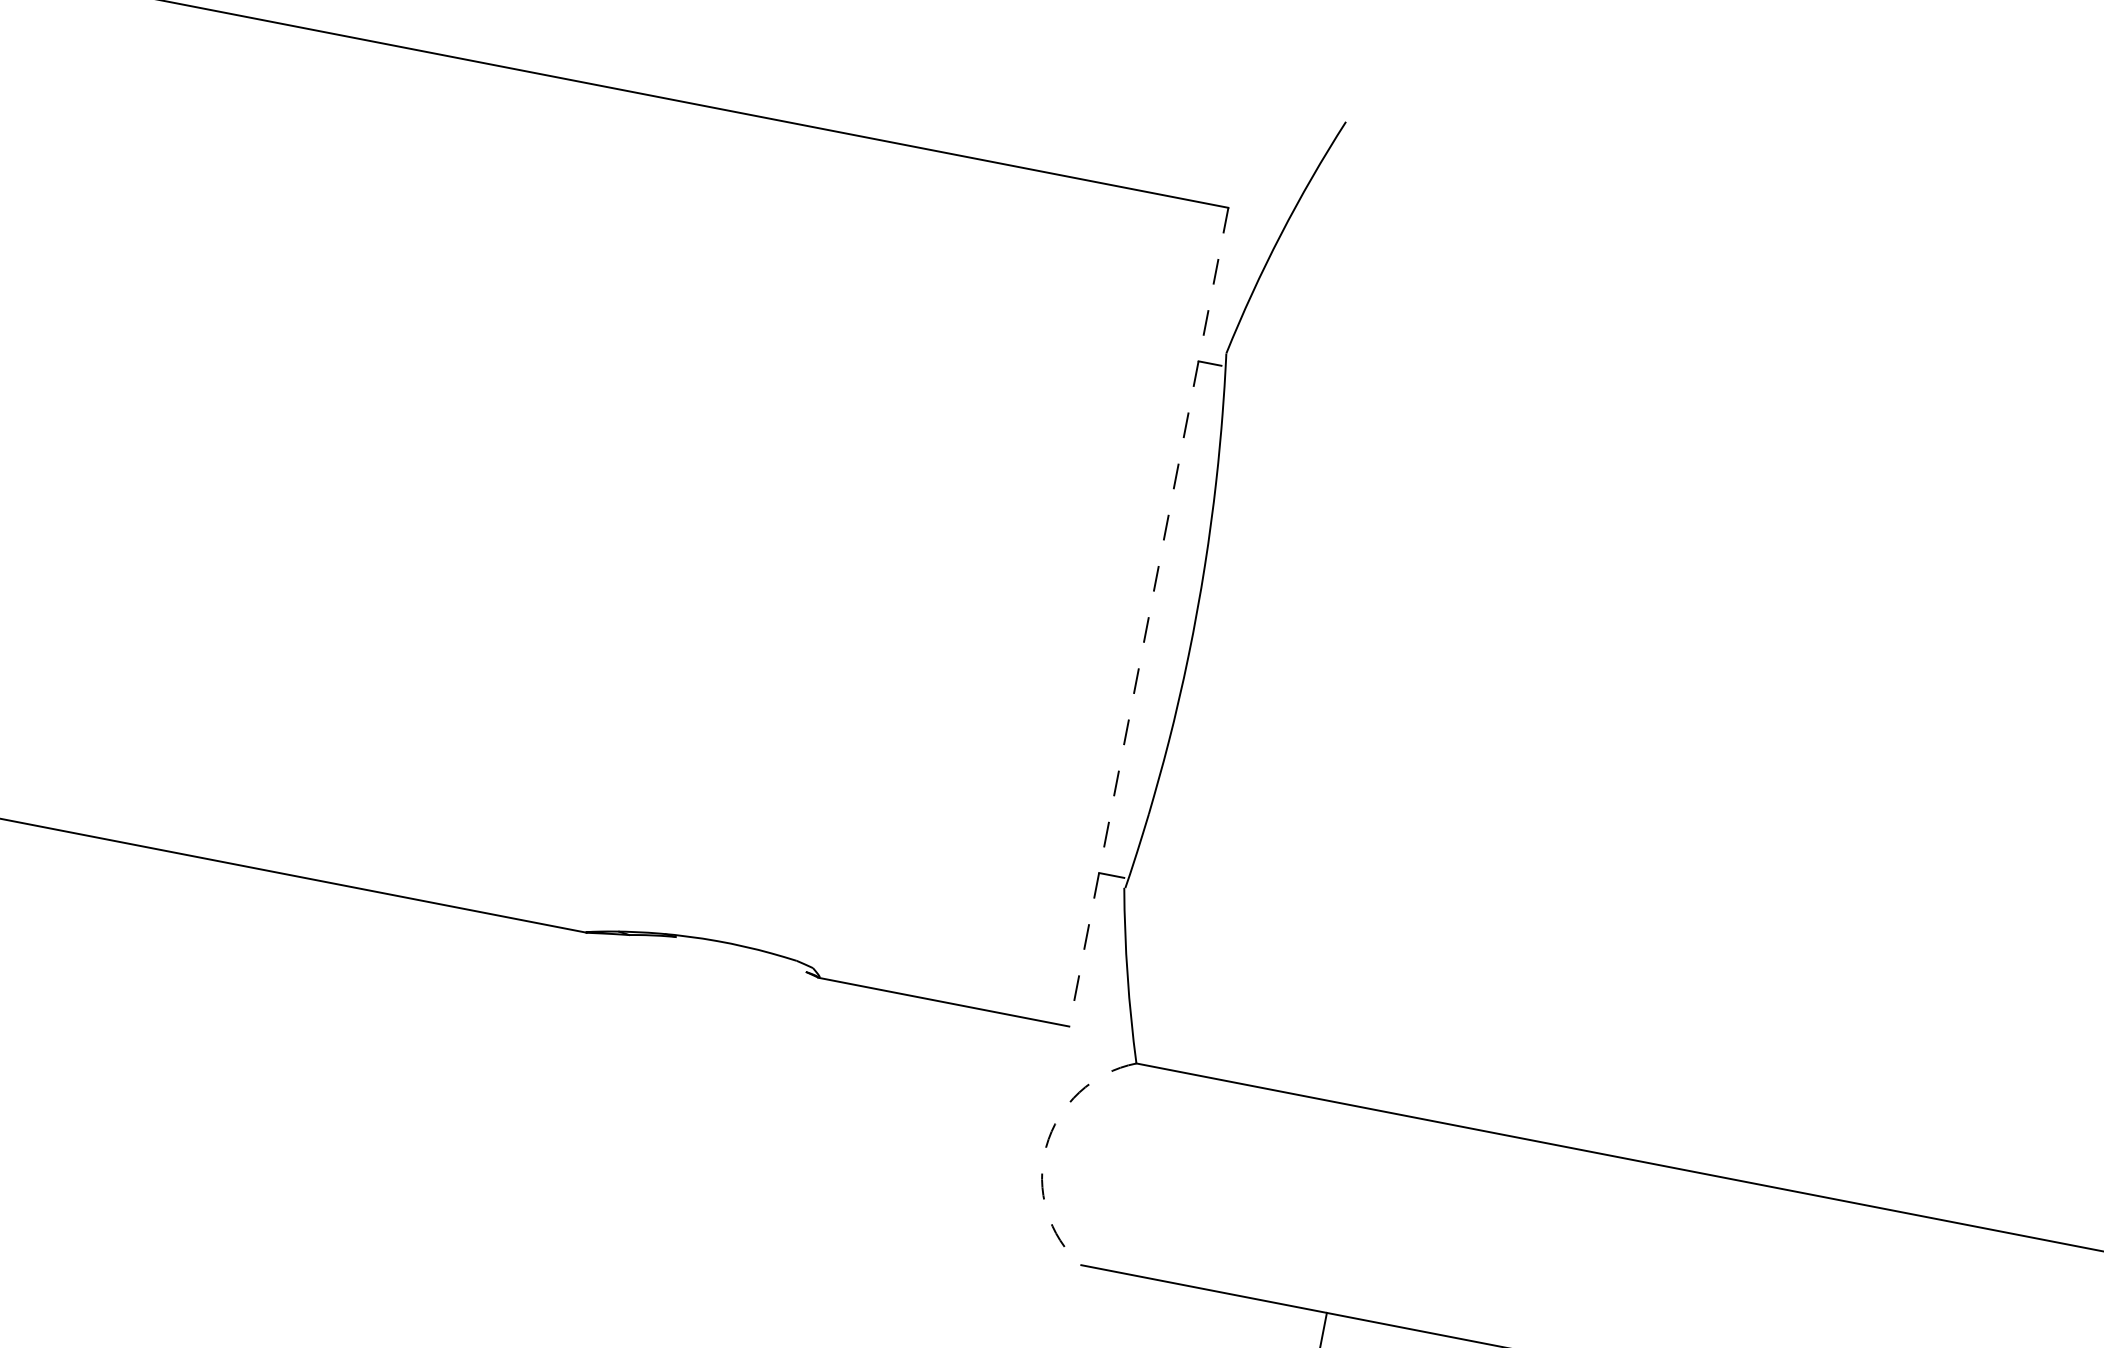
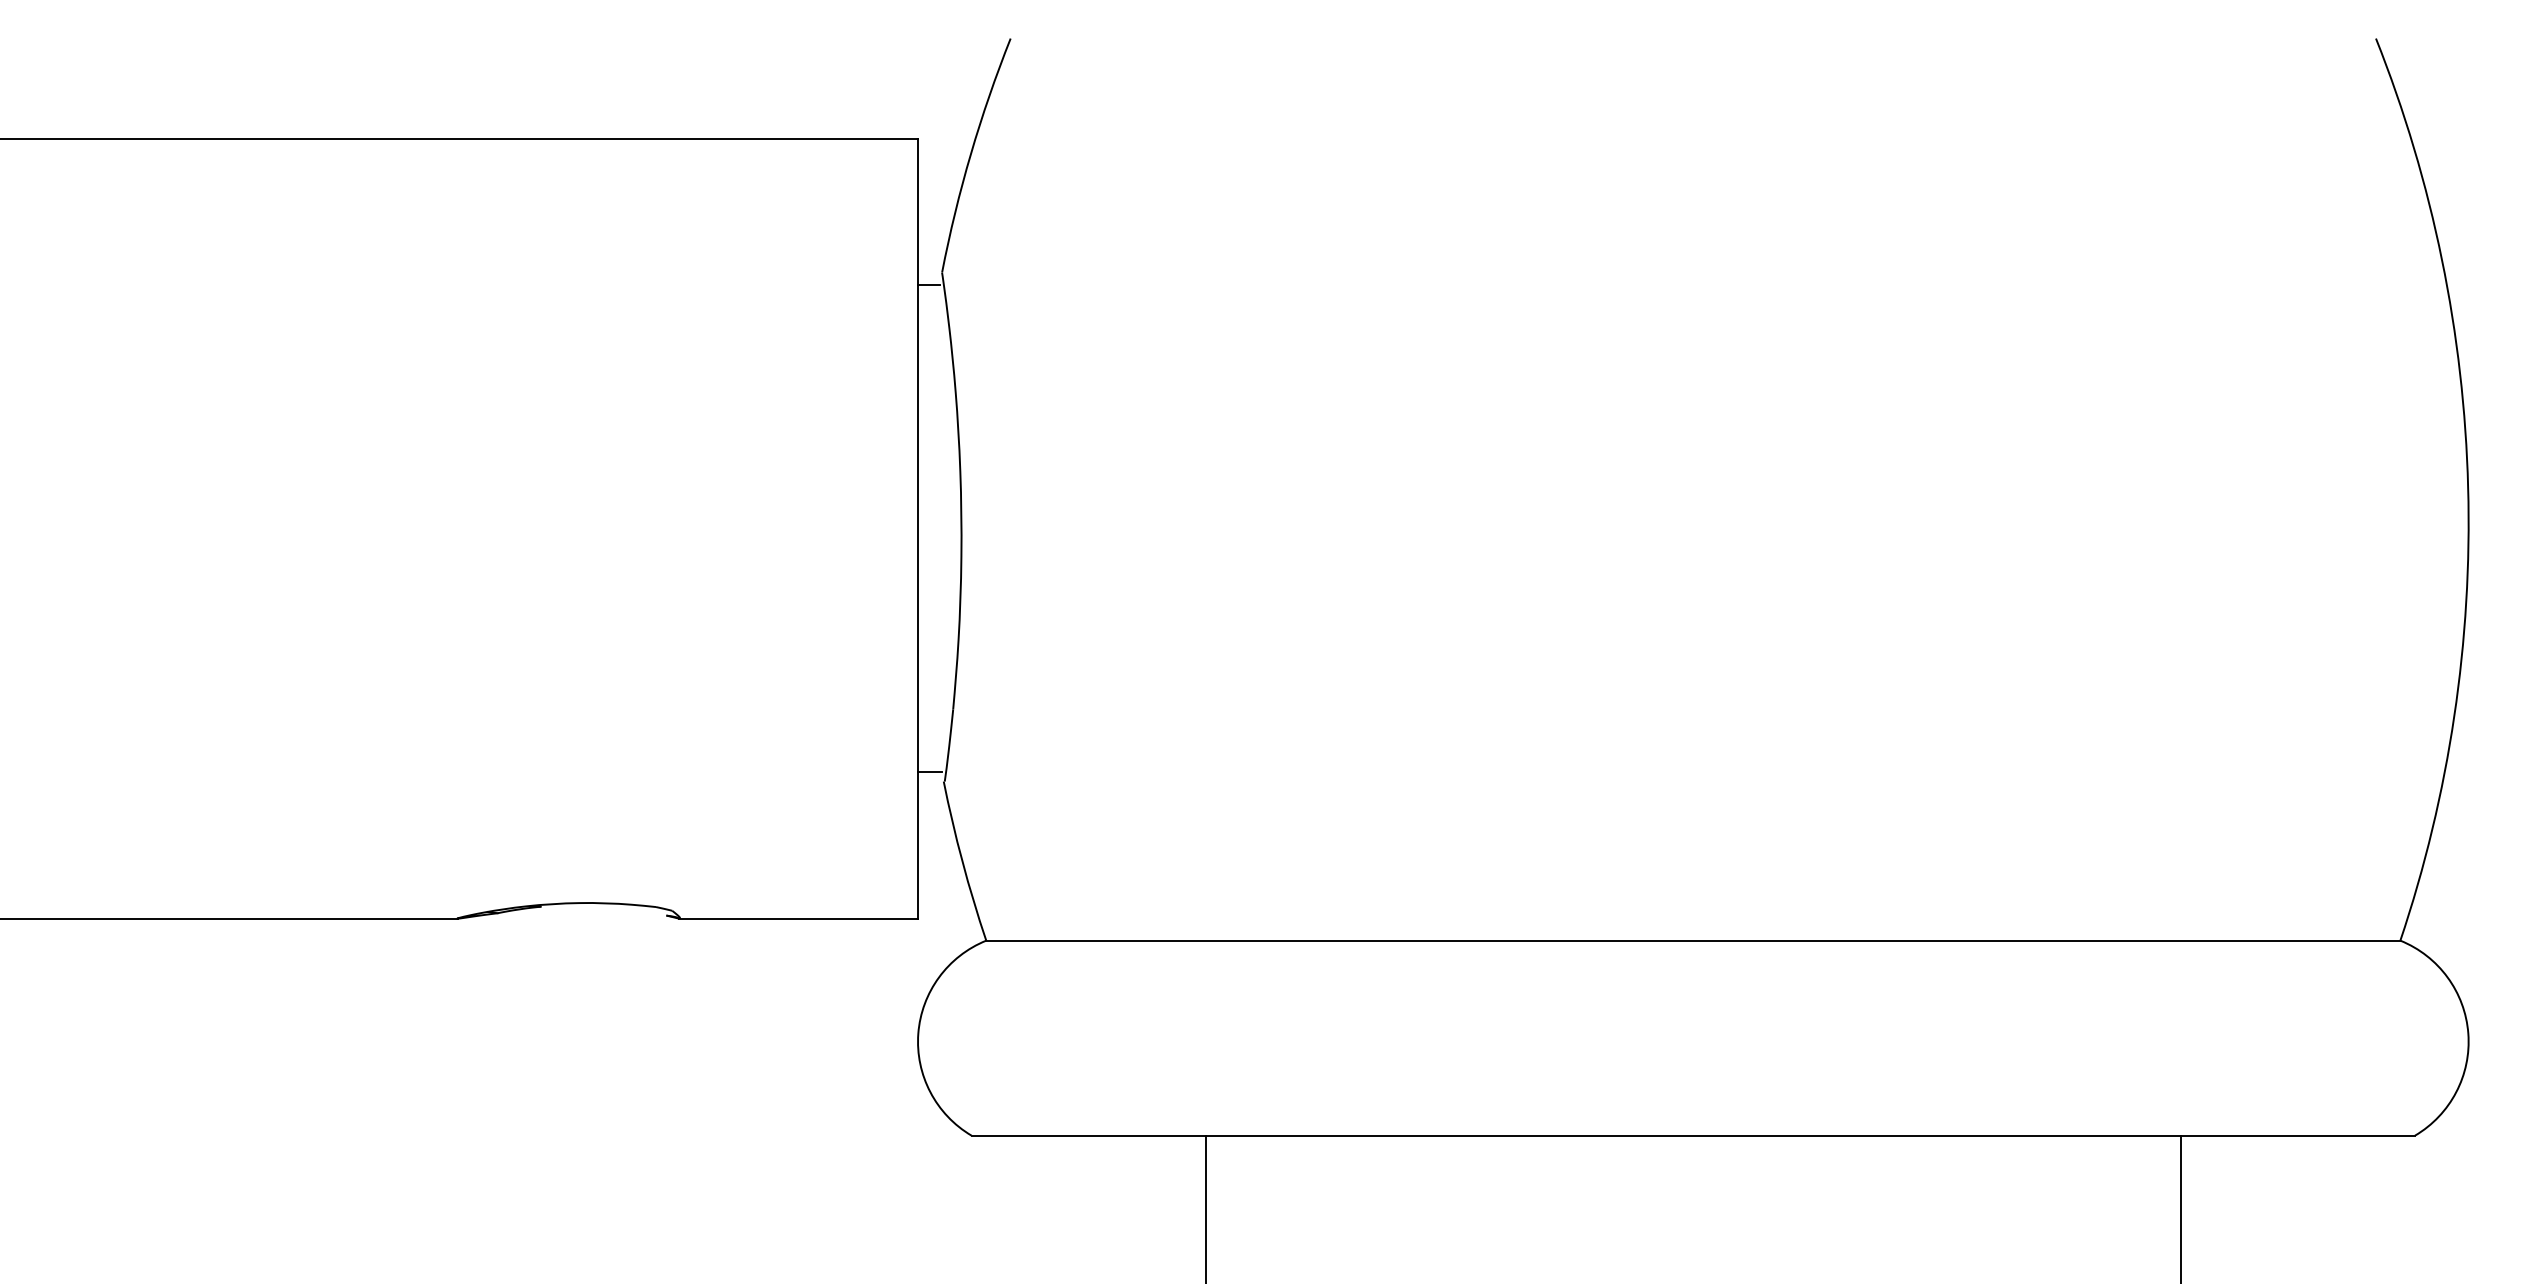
line: (1149, 618) -> (918, 529), dashed -> solid
arc: (1046, 1147) -> (918, 1033), dashed -> solid

